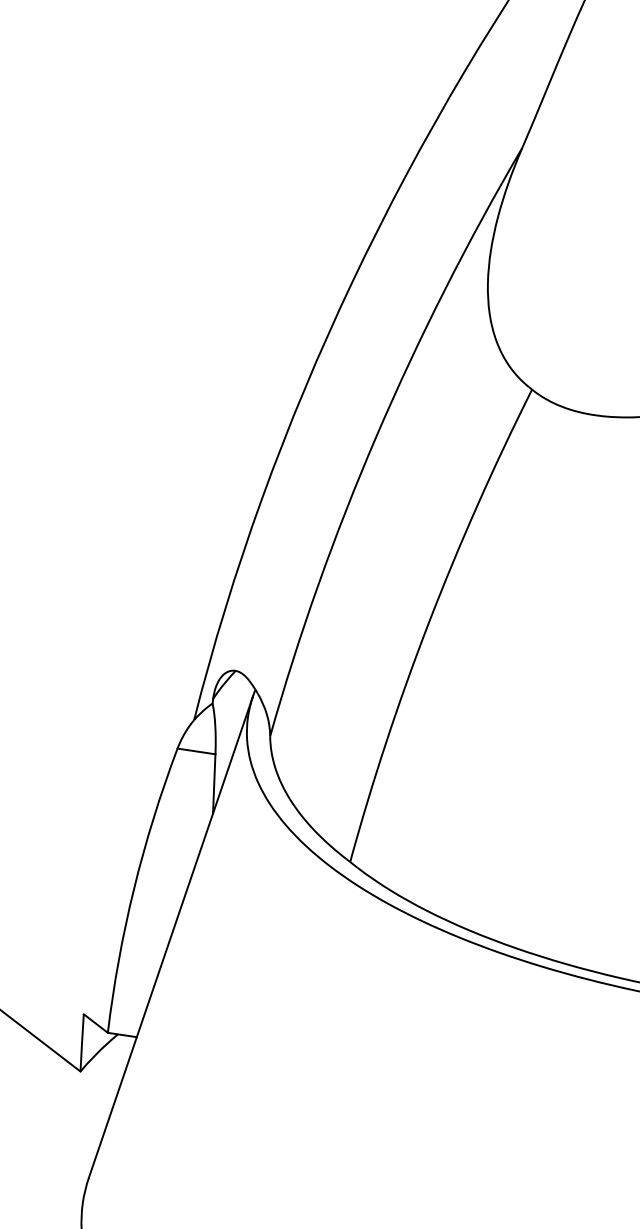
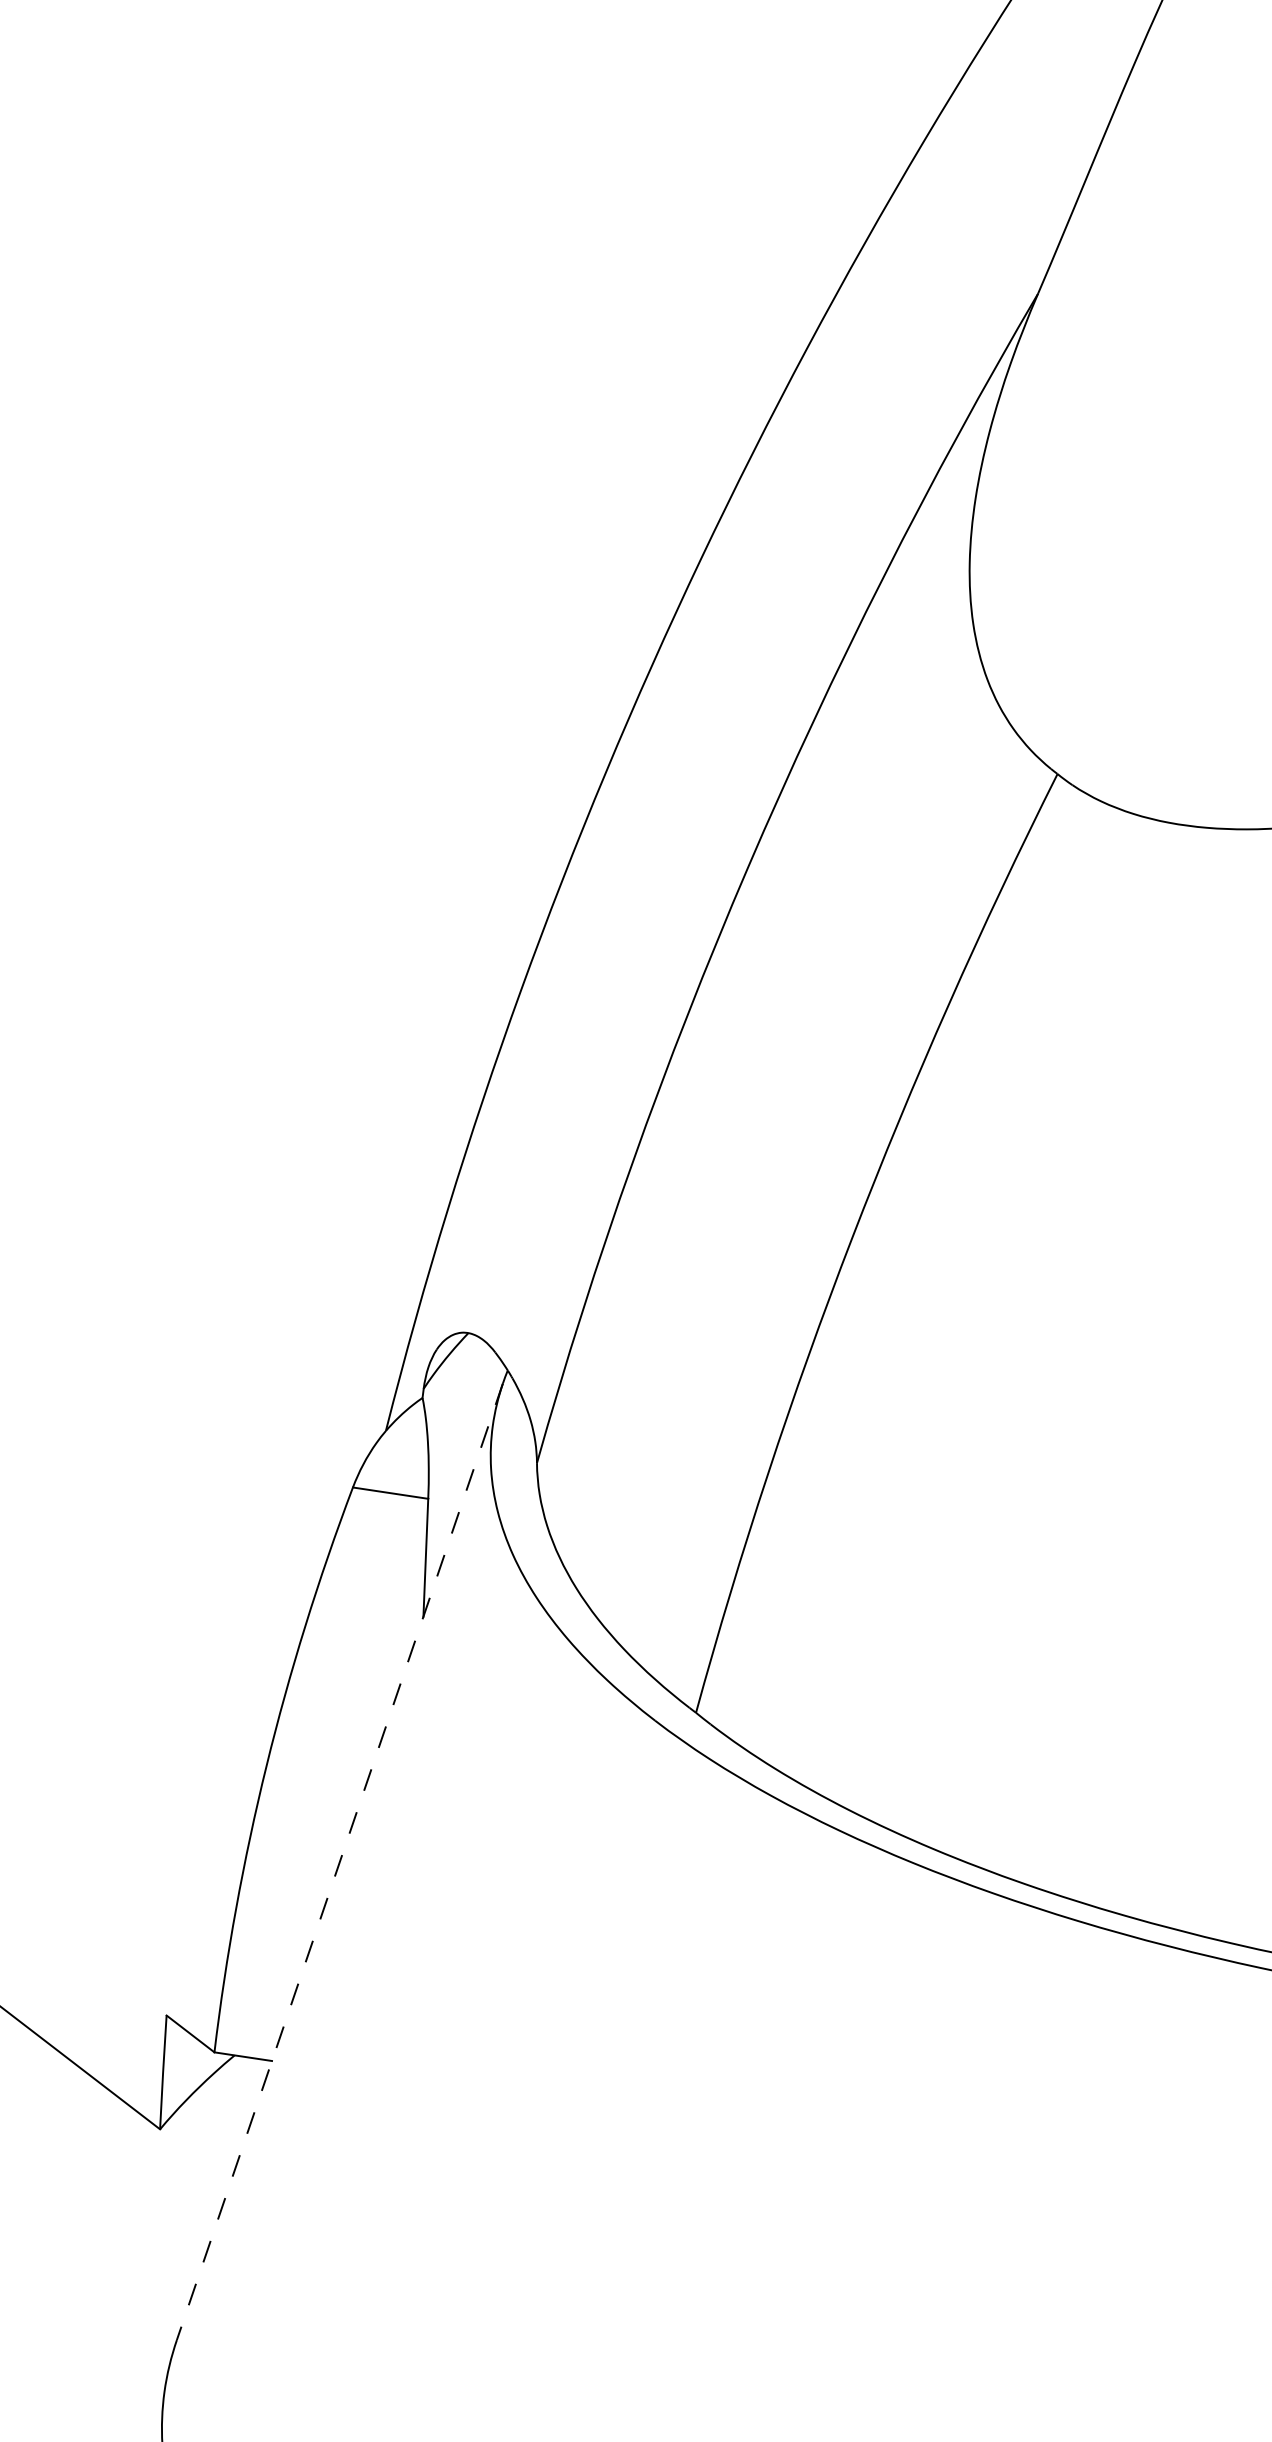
line: (170, 937) -> (338, 1862), solid -> dashed

